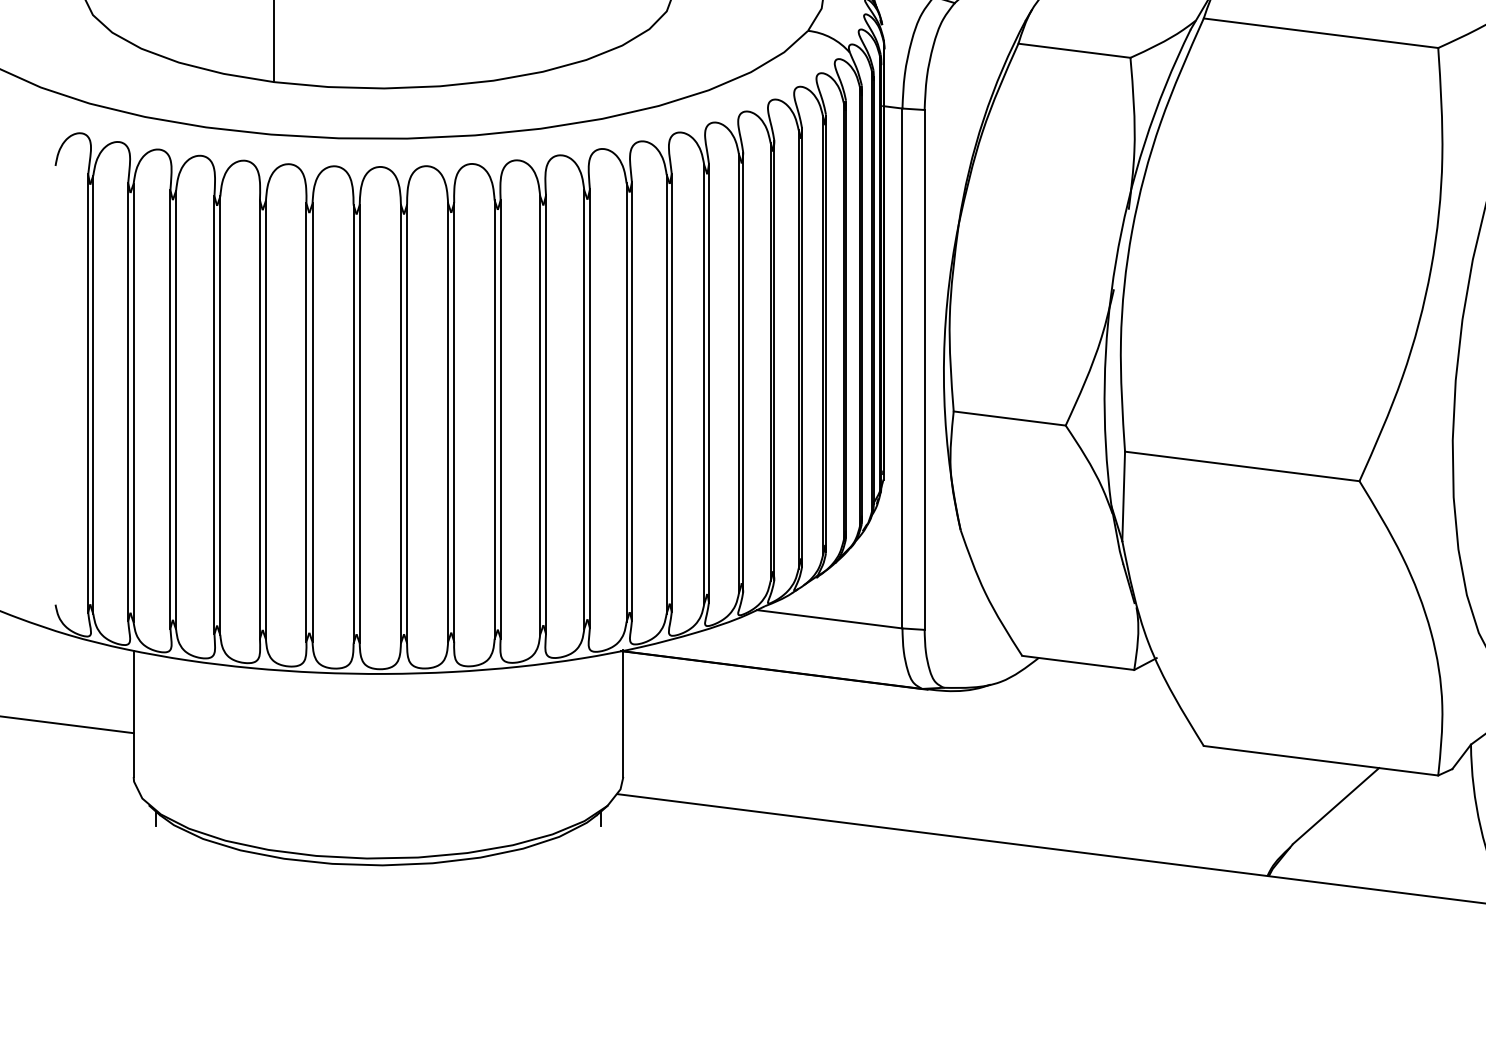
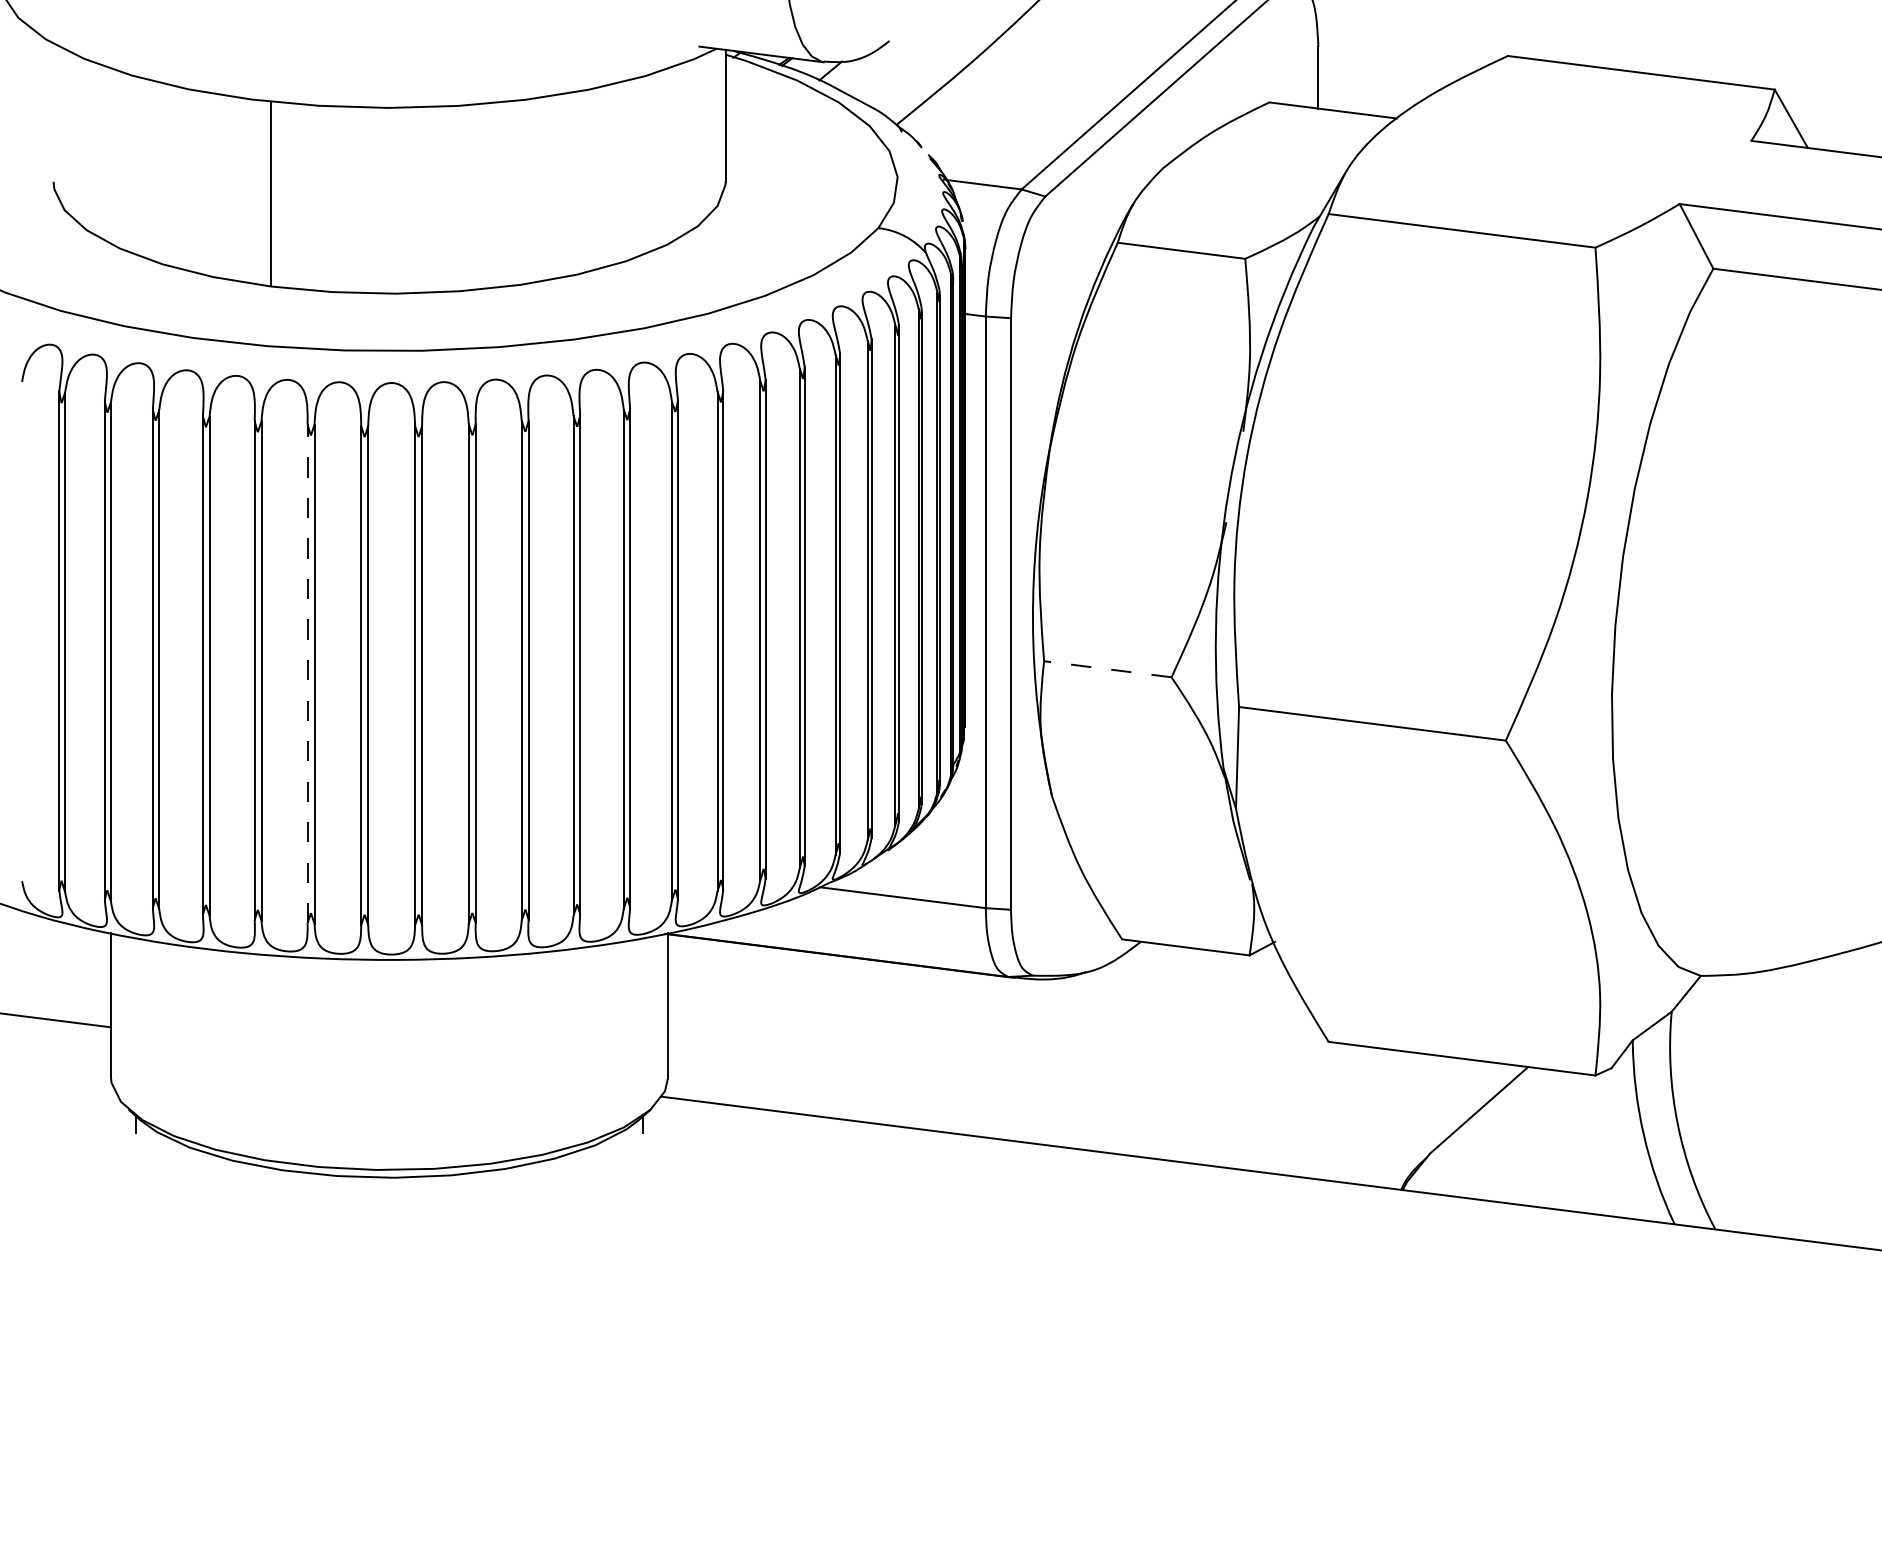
line: (1009, 418) -> (1107, 669), solid -> dashed
line: (306, 422) -> (307, 673), solid -> dashed

